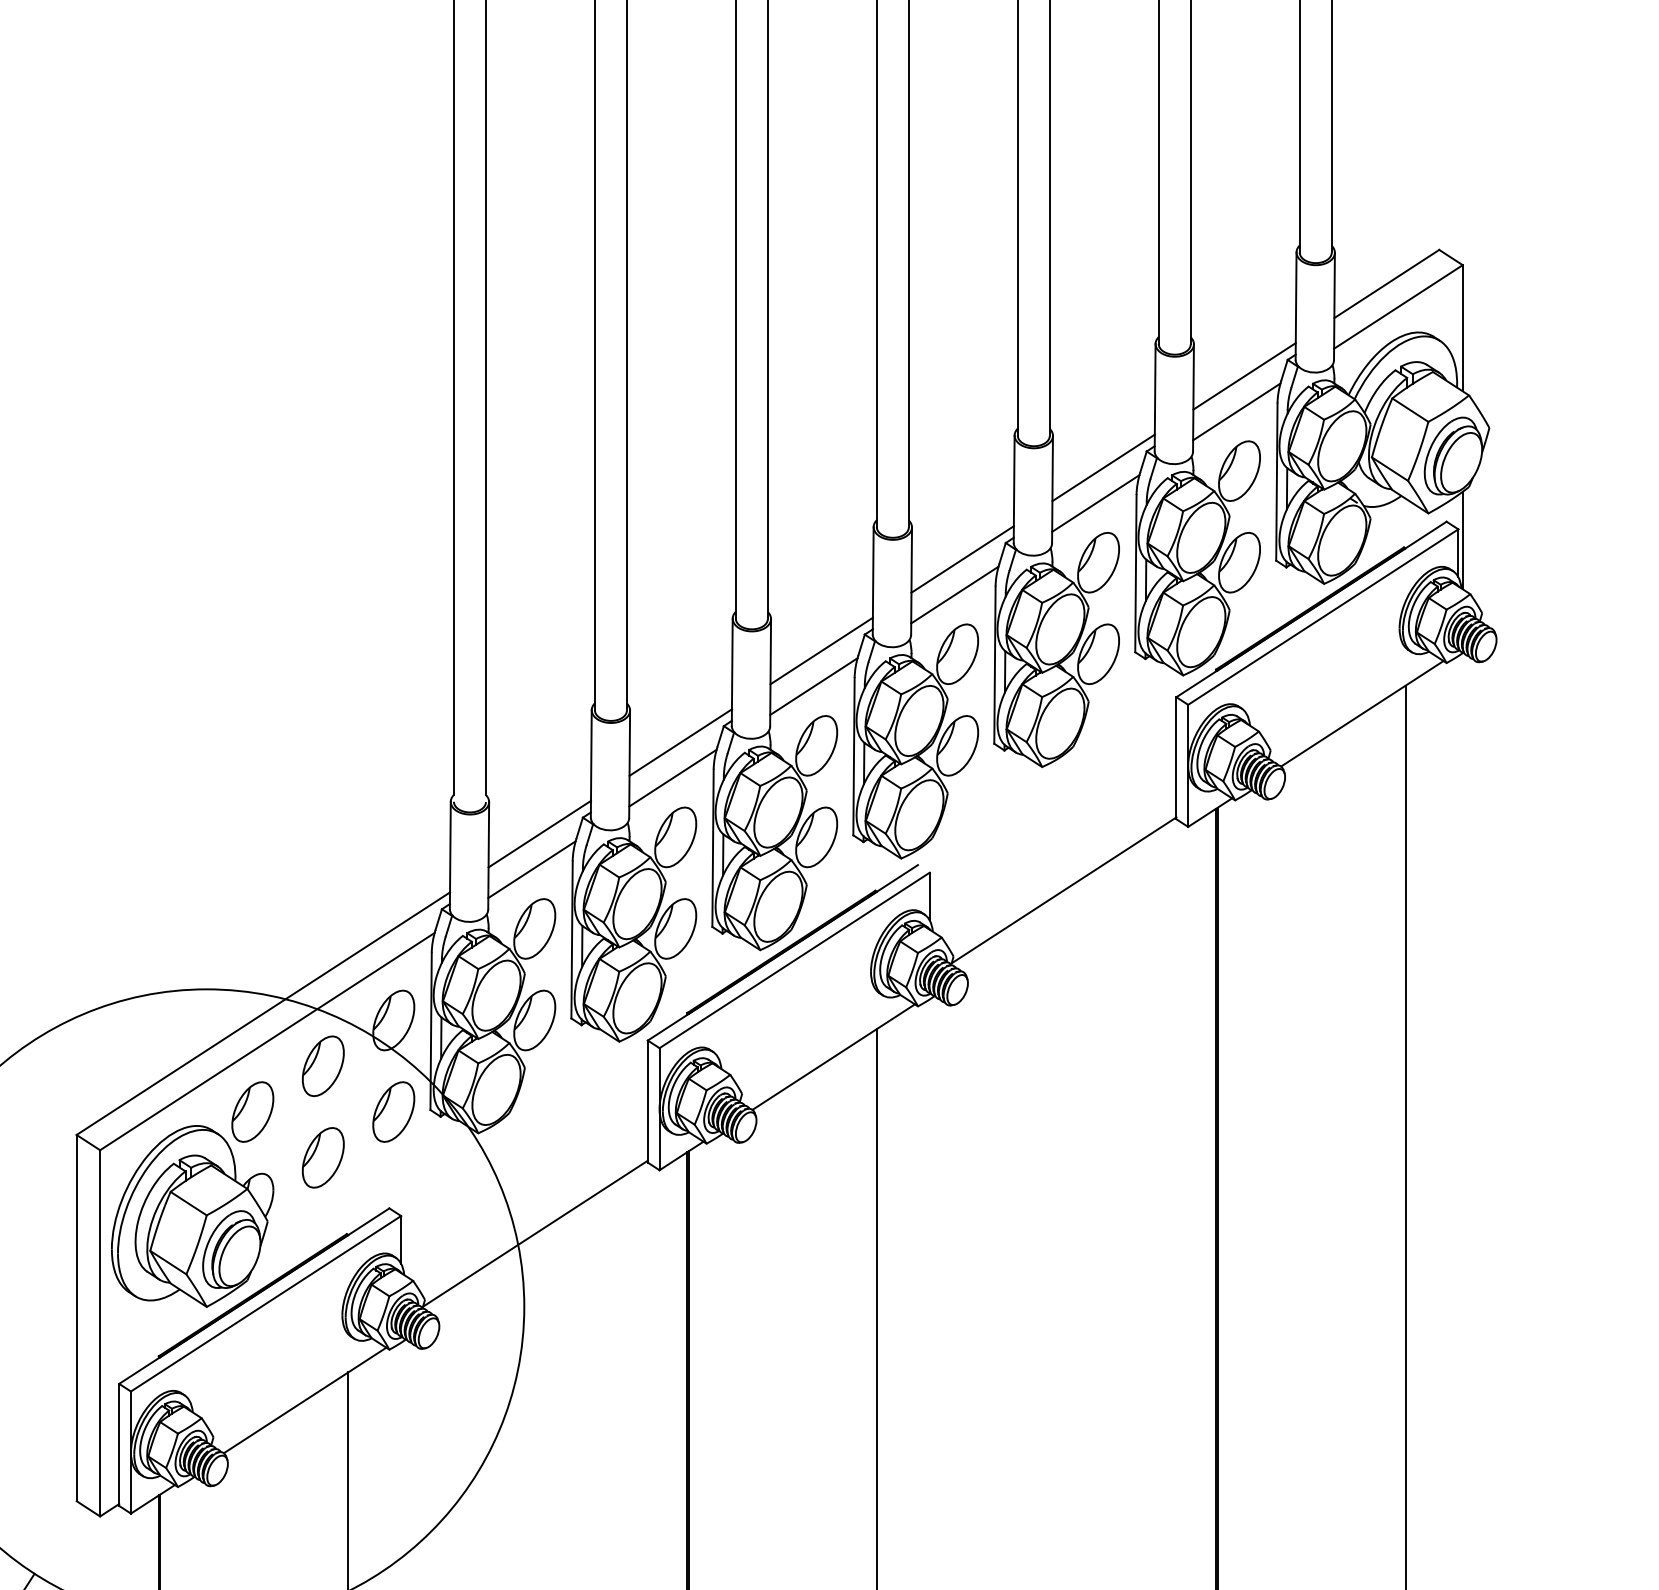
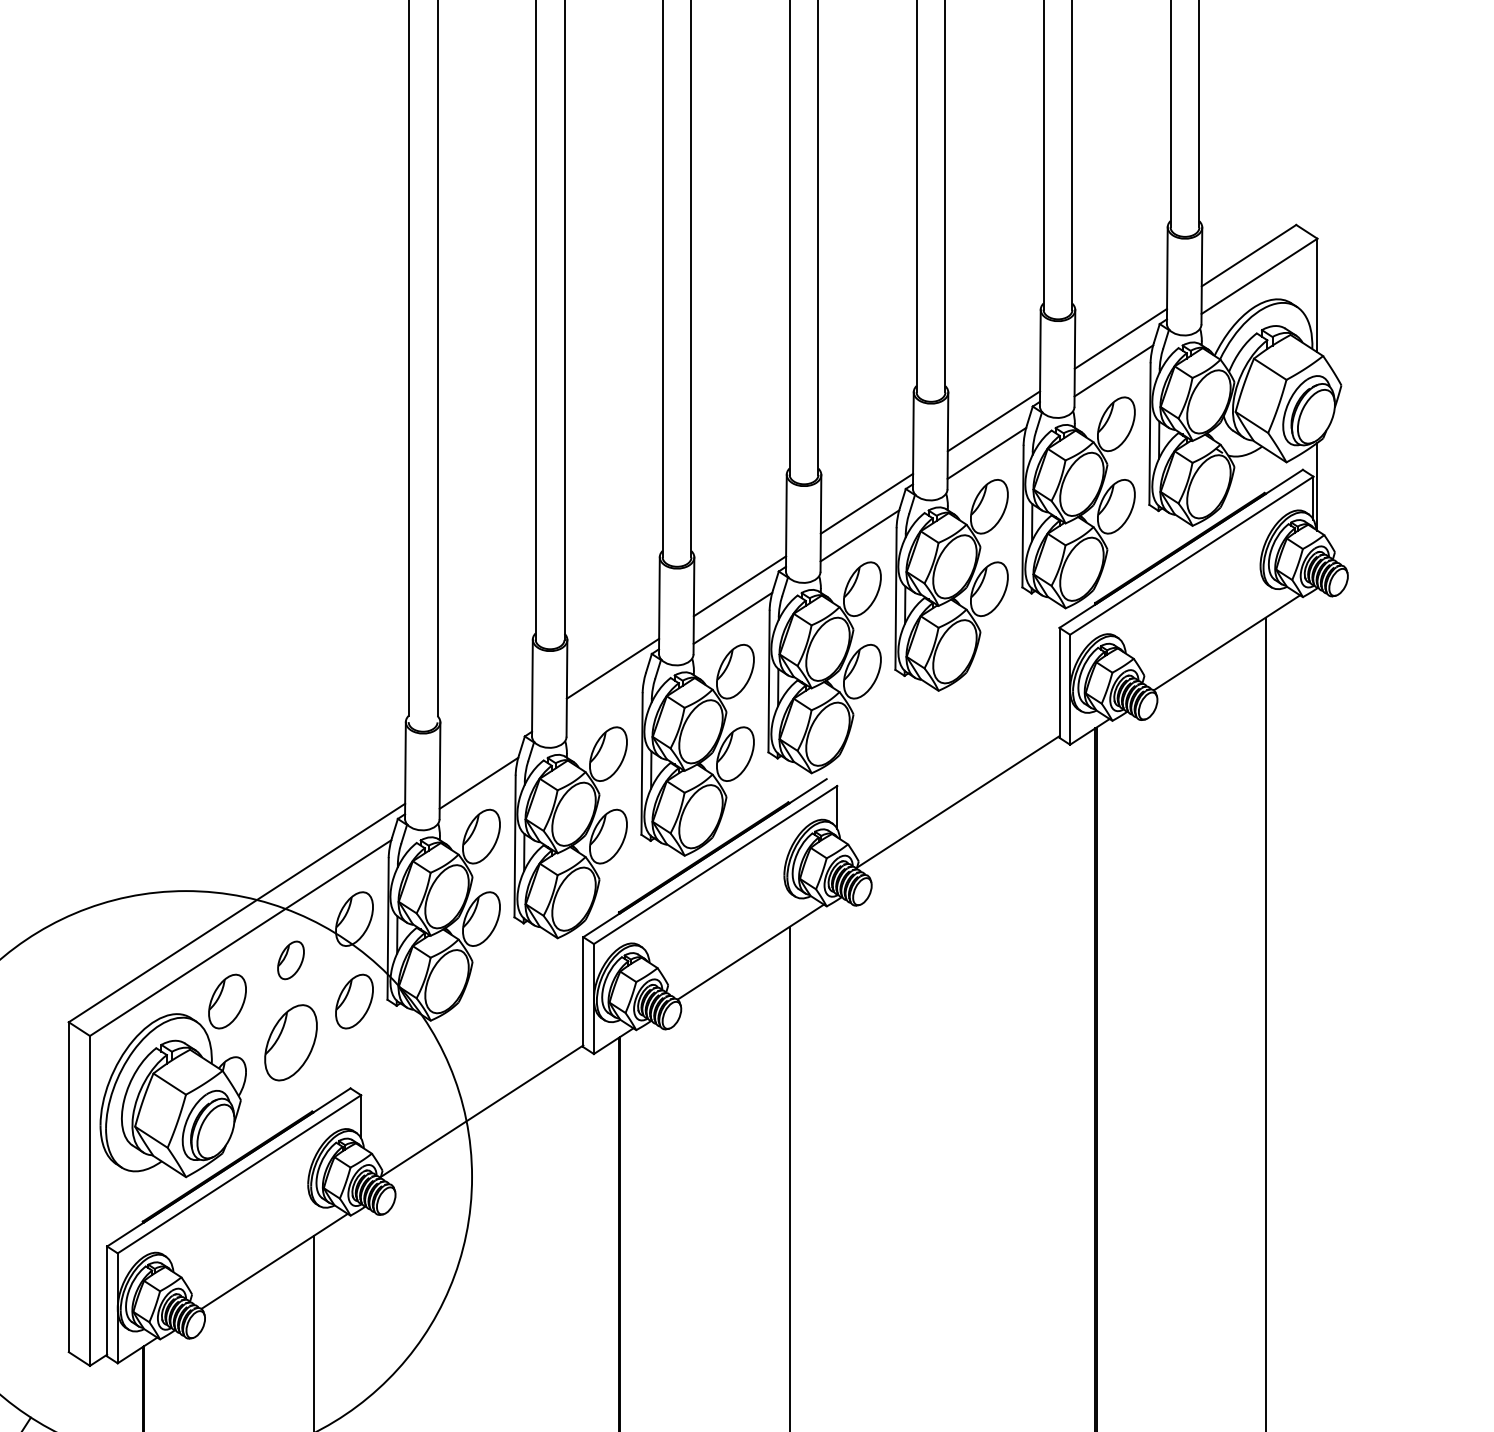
line: (672, 777) -> (605, 700), removed
line: (539, 834) -> (485, 751), removed
part: (322, 1066) -> (290, 960), size x0.7
part: (322, 1157) -> (290, 1042), size x1.4

